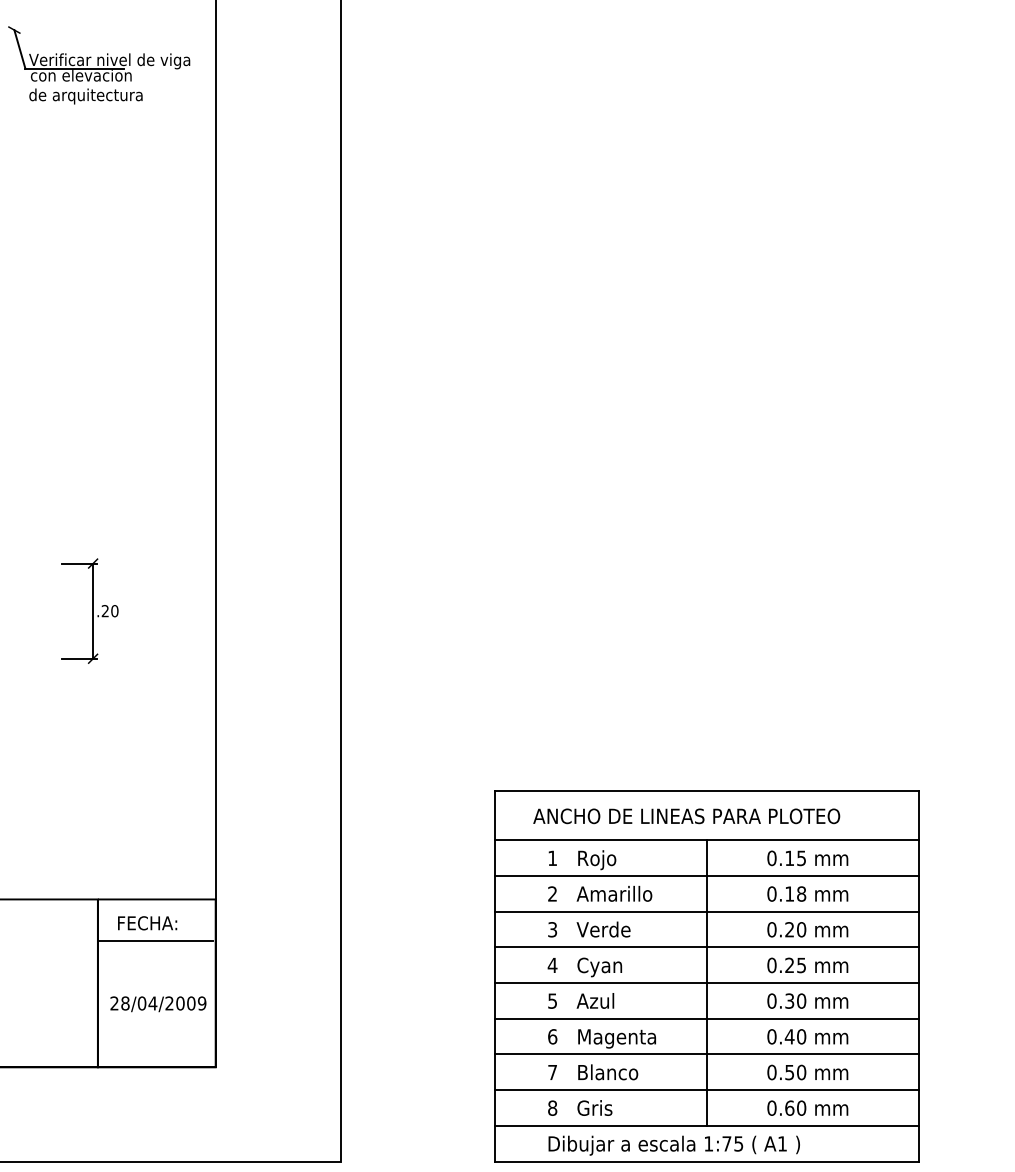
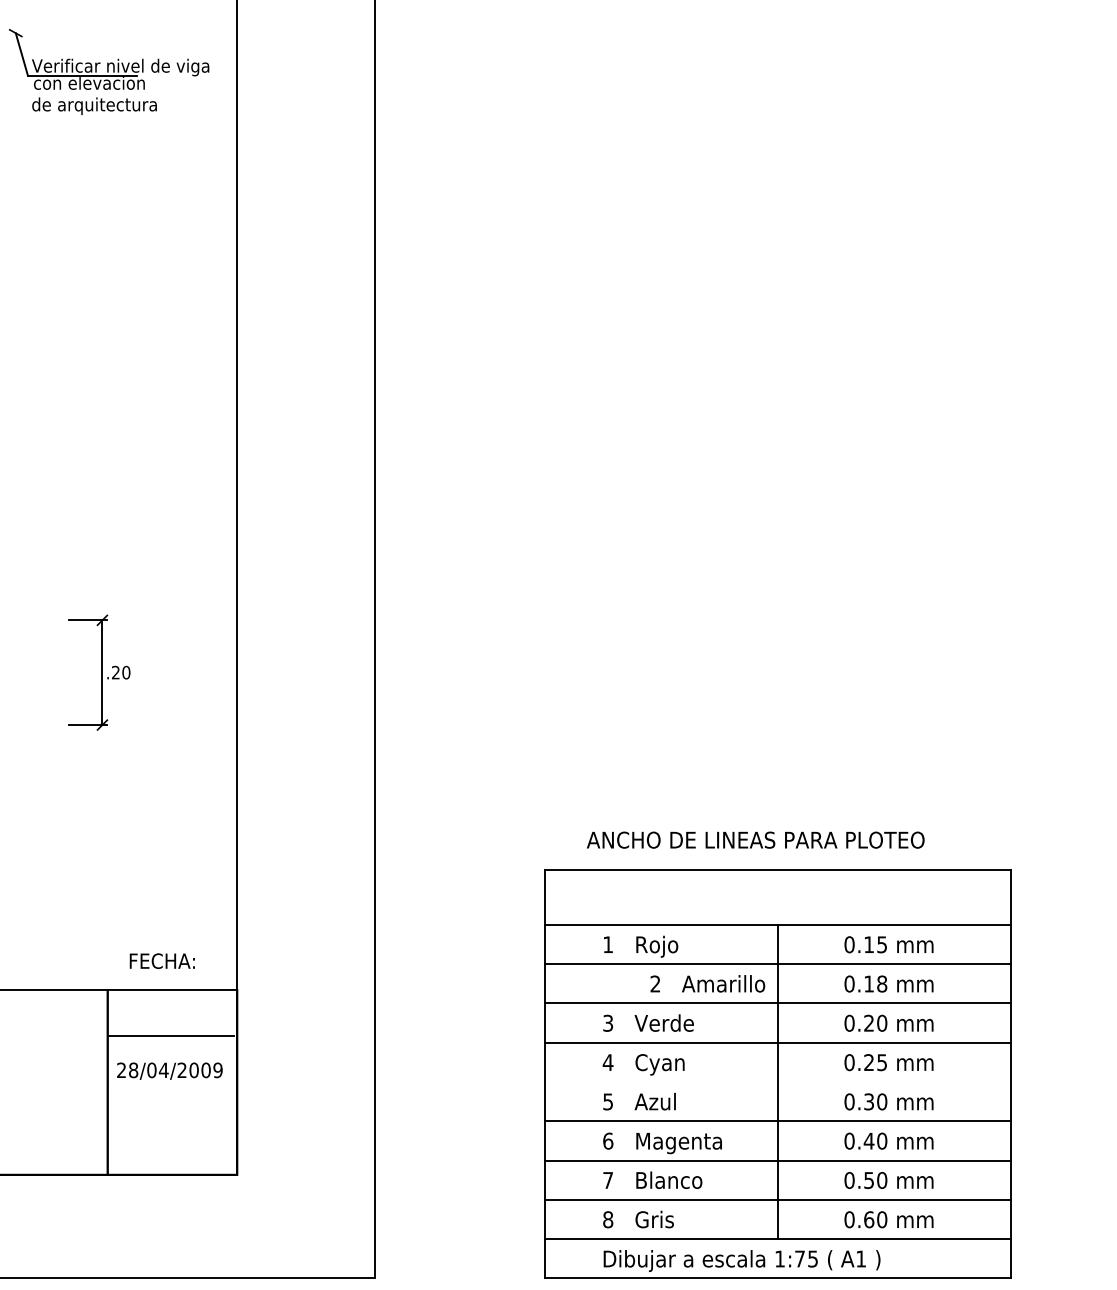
text: (686, 816) -> (755, 840), moved
text: (600, 893) -> (708, 983), moved
text: (147, 923) -> (162, 961), moved
line: (706, 983) -> (777, 1082), removed
text: (158, 1004) -> (169, 1071), moved

